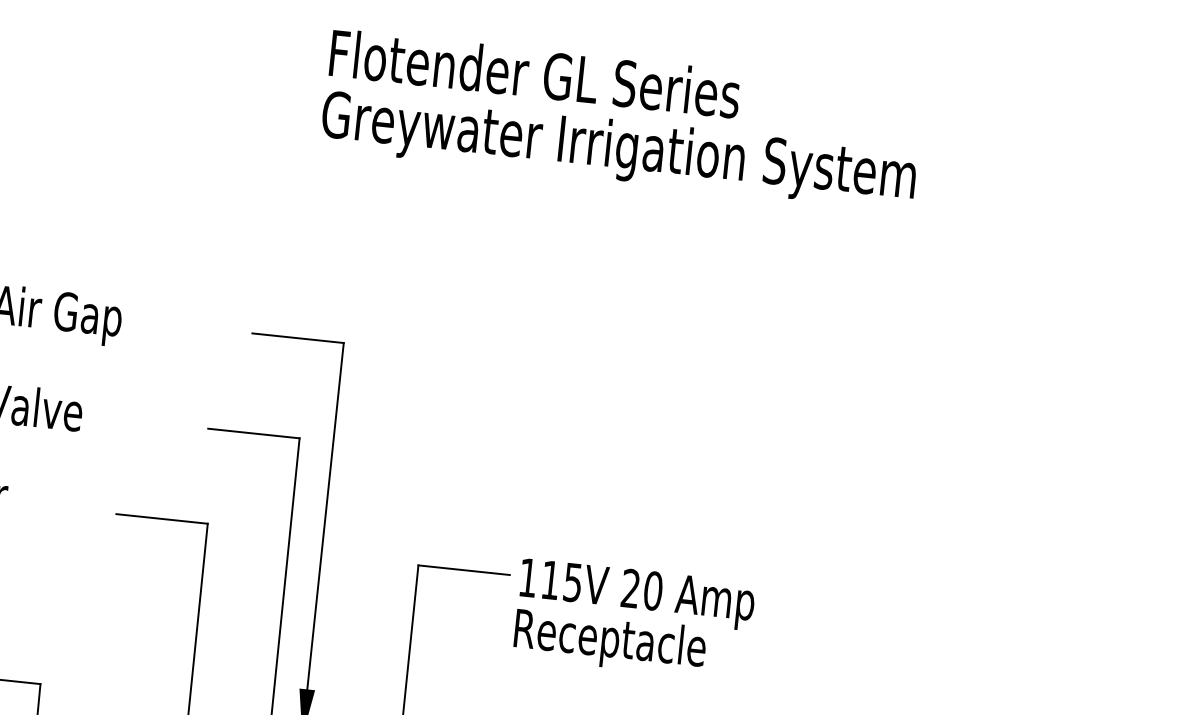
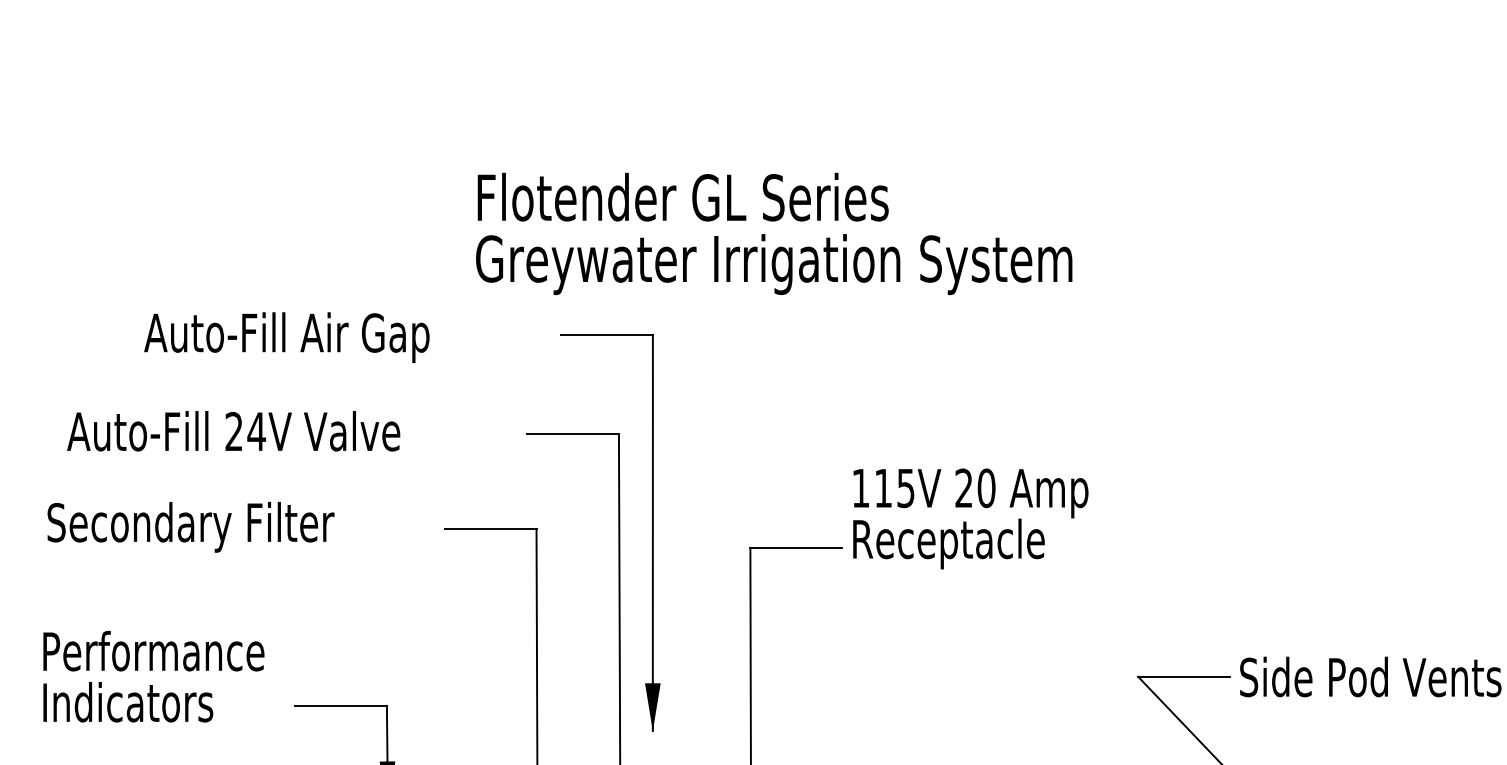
text: (622, 119) -> (774, 233), moved
text: (634, 619) -> (970, 518), moved

